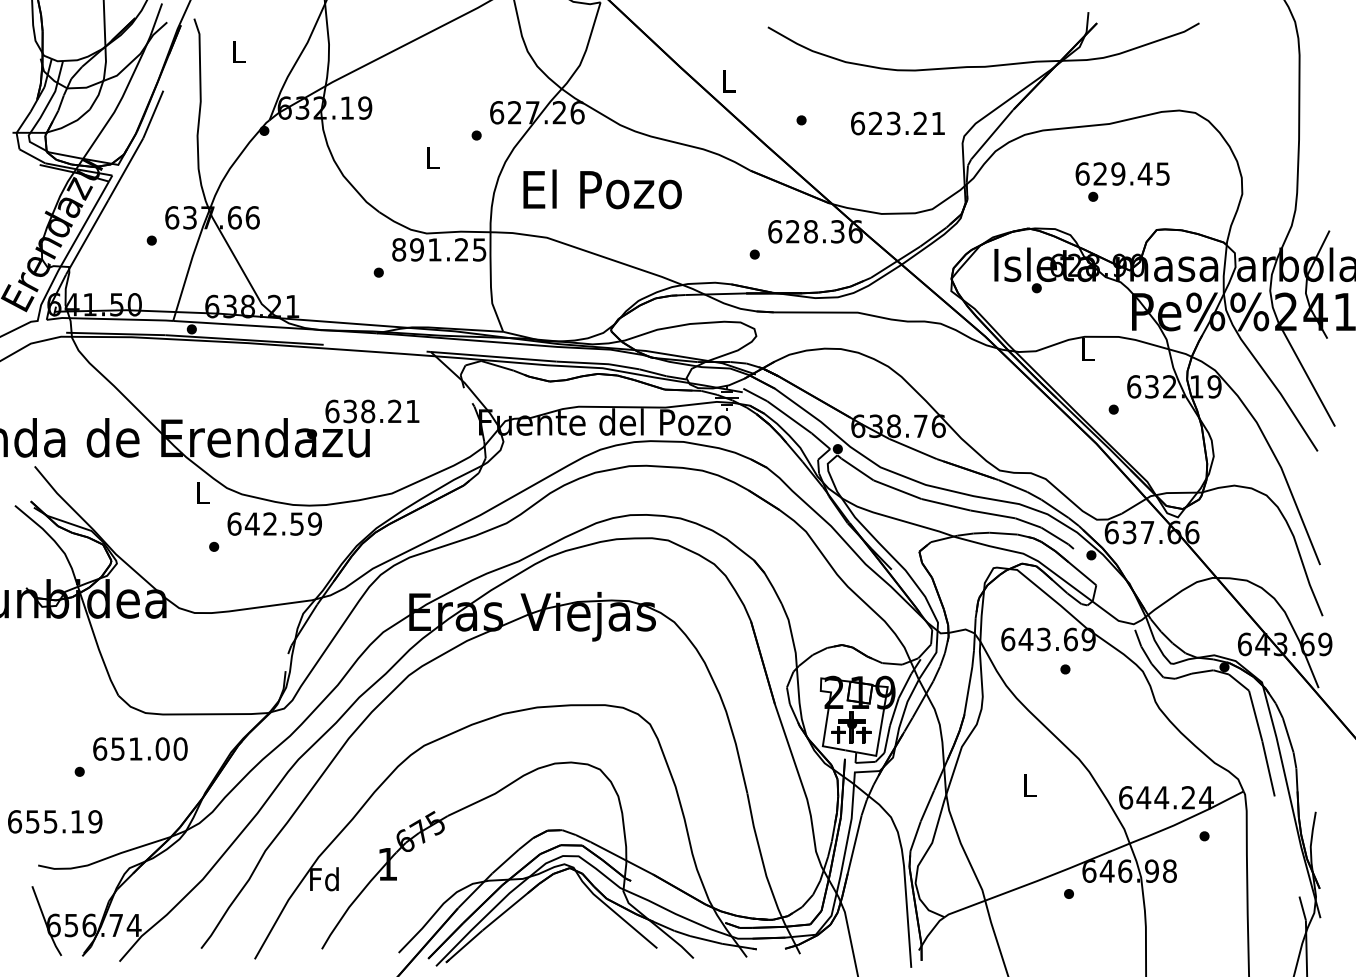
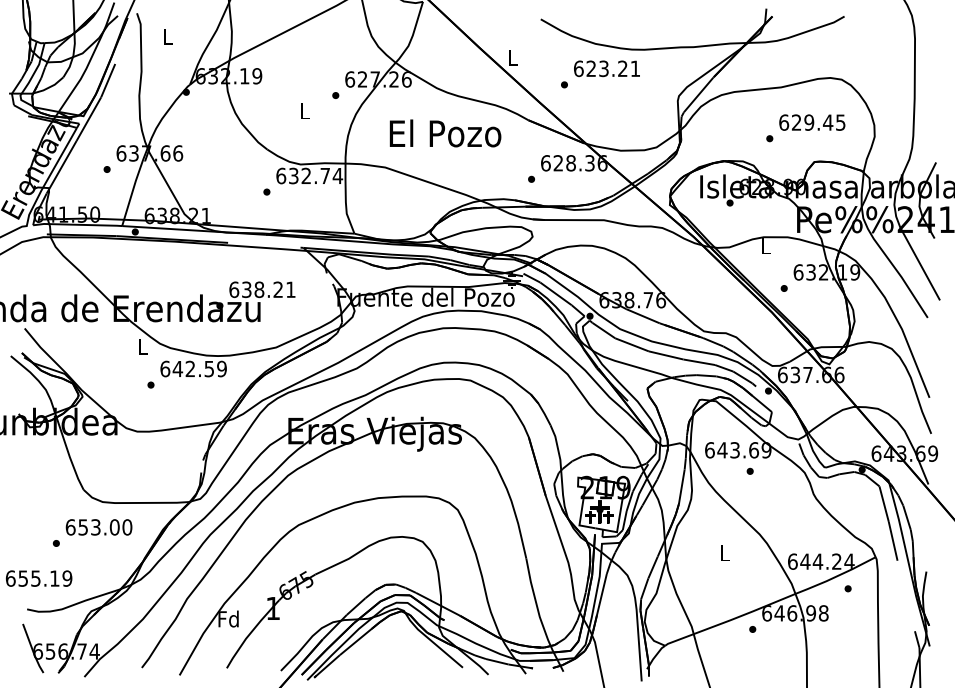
text: (897, 123) -> (606, 68), moved
text: (1122, 173) -> (812, 122), moved
text: (602, 189) -> (445, 133), moved
text: (439, 249) -> (309, 175), 891.25 -> 632.74
text: (135, 748) -> (95, 527), 651.00 -> 653.00

